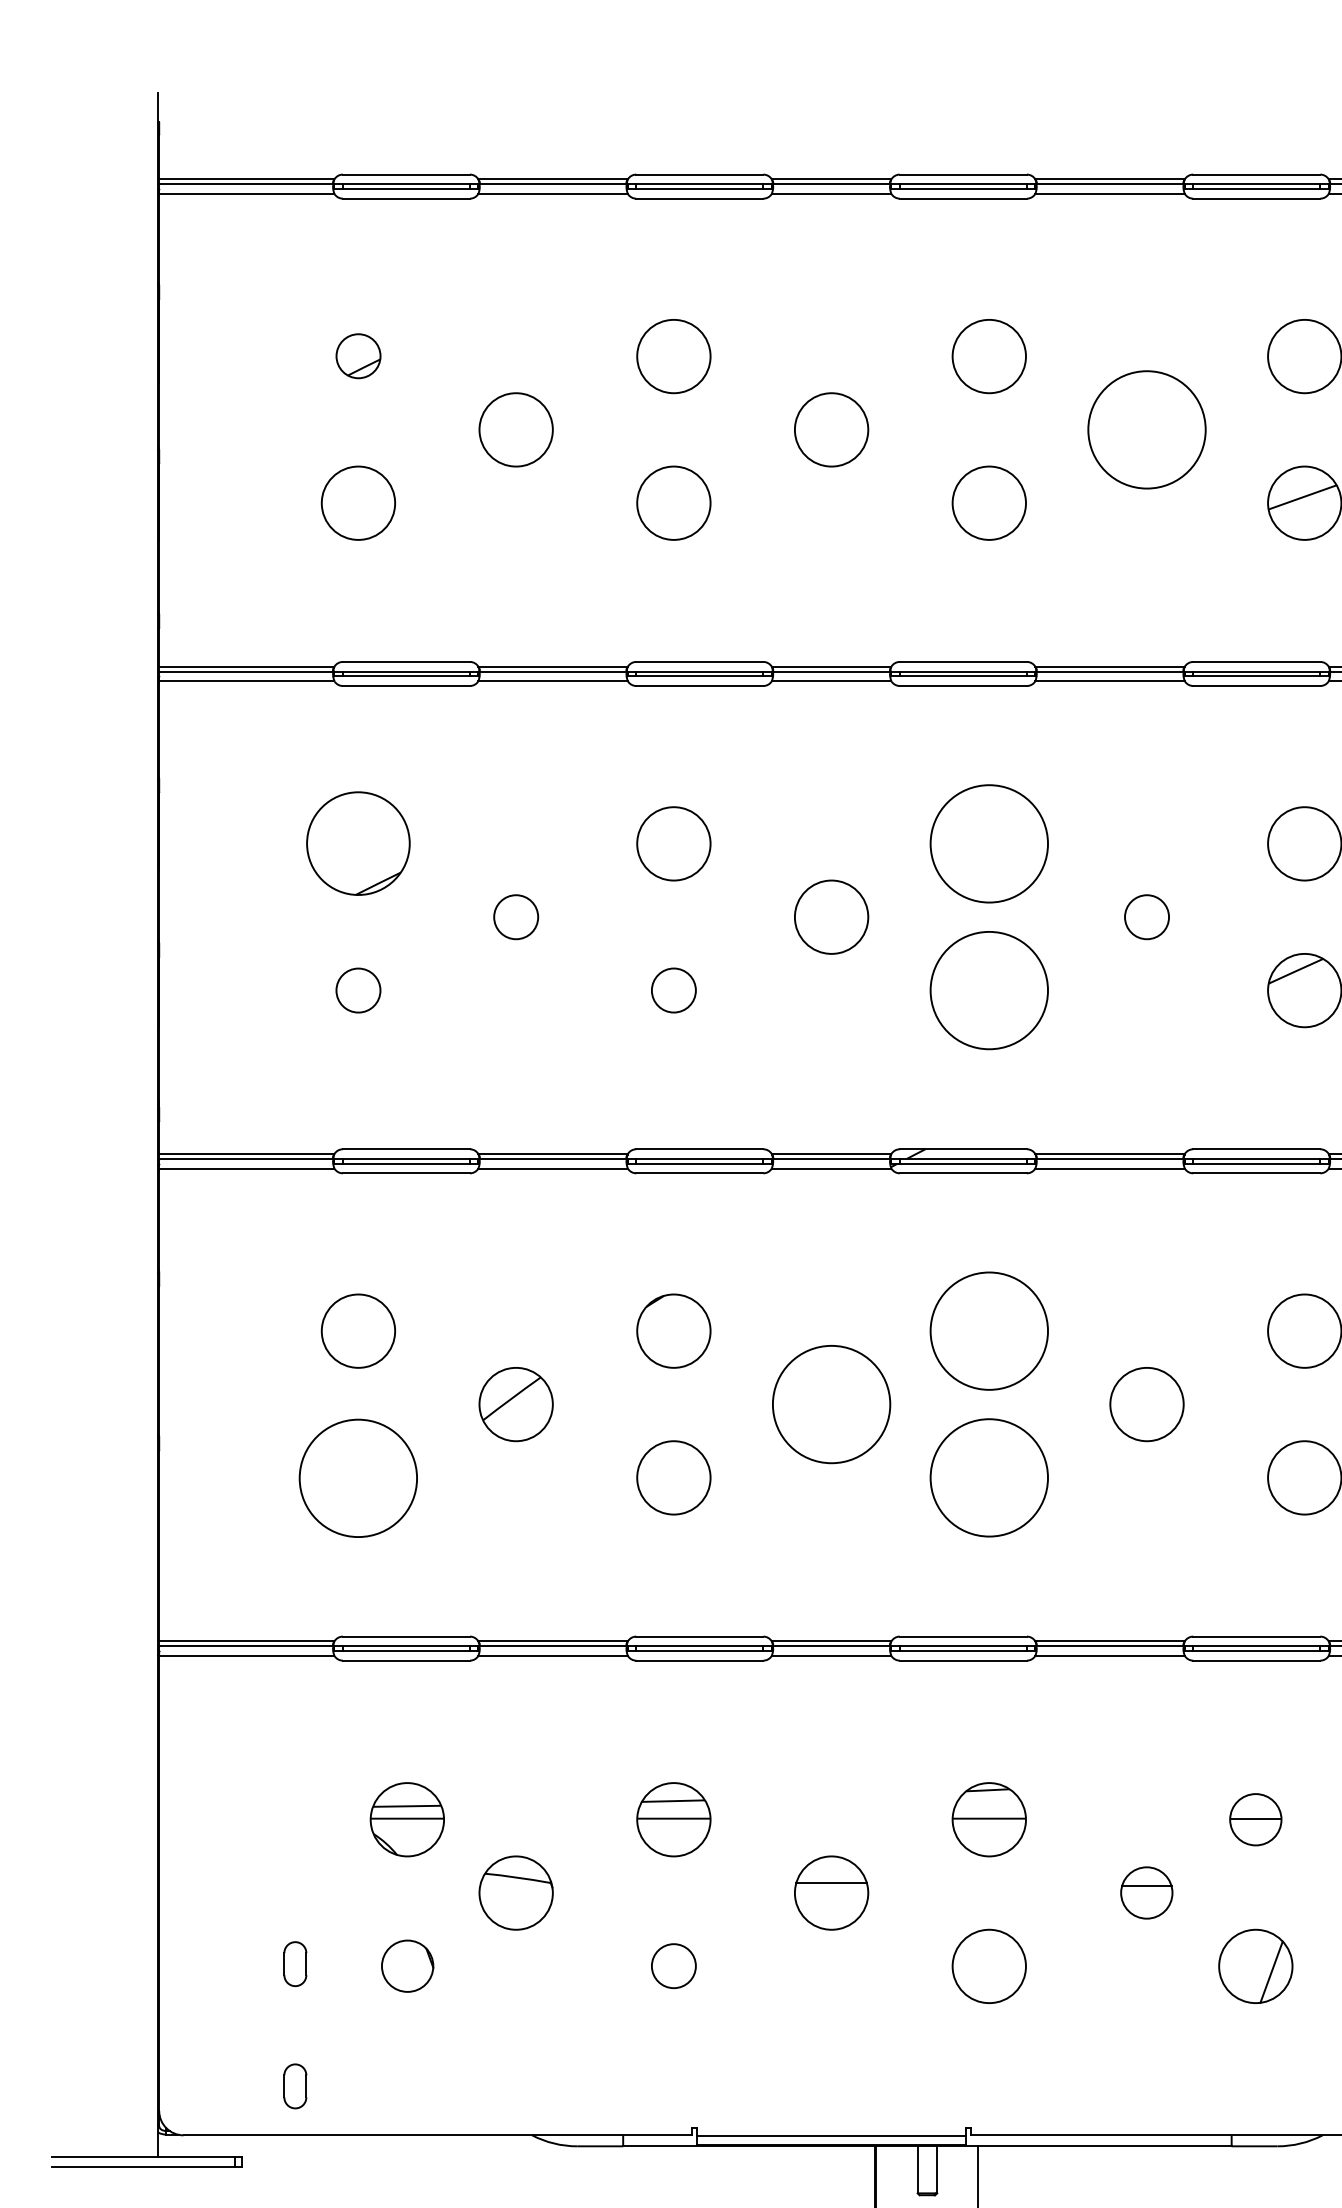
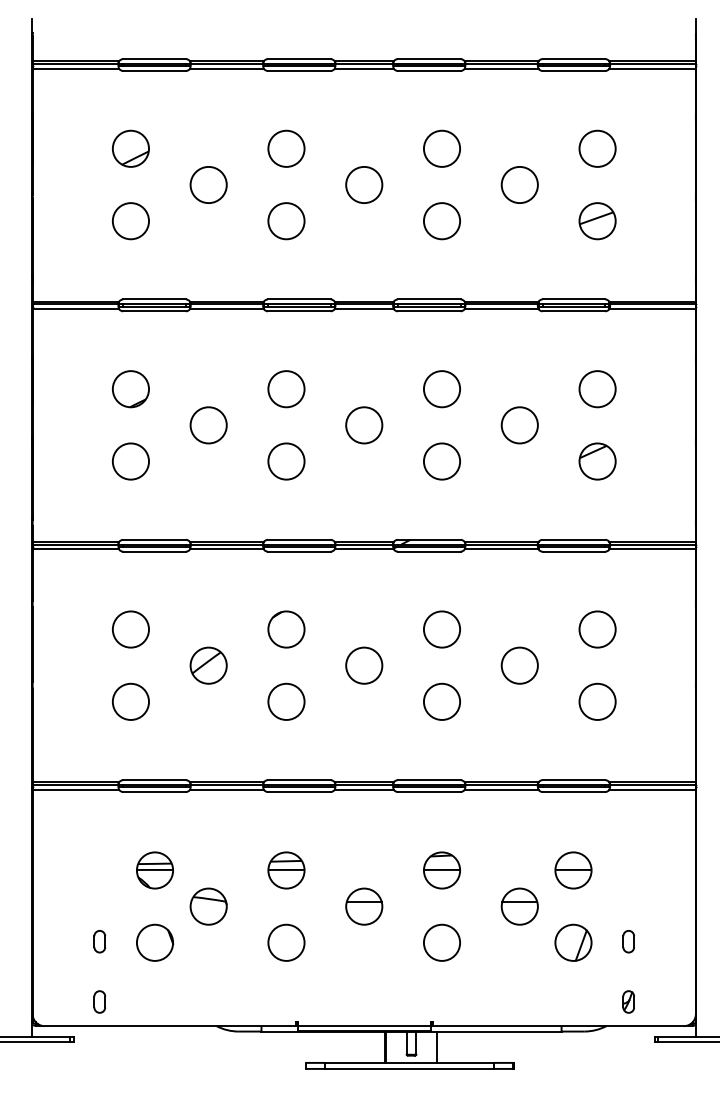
part: (357, 355) -> (130, 148), size x1.67
circle: (1146, 428) -> (519, 184), size x0.62
part: (357, 844) -> (130, 389), size x0.71
circle: (988, 844) -> (441, 389), size x0.62
circle: (515, 917) -> (208, 425), size x1.67
circle: (1146, 917) -> (519, 425), size x1.67
circle: (357, 990) -> (130, 461), size x1.67
circle: (673, 990) -> (286, 461), size x1.67
circle: (988, 990) -> (441, 461), size x0.62
circle: (988, 1331) -> (441, 629), size x0.62
circle: (832, 1404) -> (364, 665), size x0.62
circle: (357, 1477) -> (130, 701), size x0.62
circle: (988, 1477) -> (441, 701), size x0.62
part: (1255, 1819) -> (573, 870), size x1.43
part: (1146, 1892) -> (519, 906), size x1.43
part: (408, 1965) -> (155, 942), size x1.43
circle: (673, 1965) -> (286, 942), size x1.67

